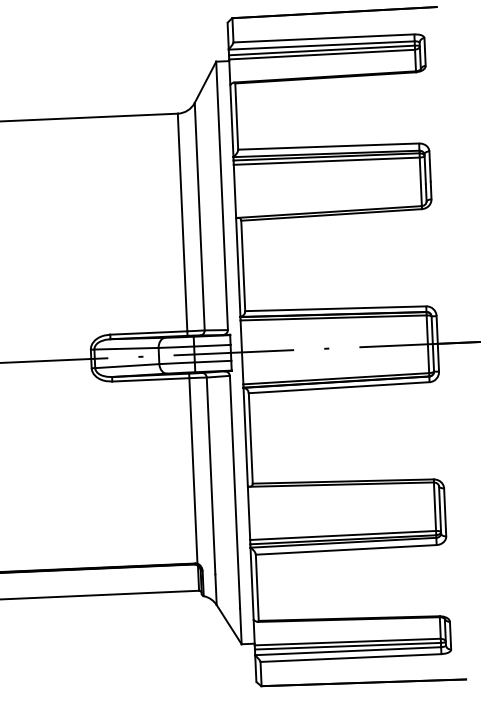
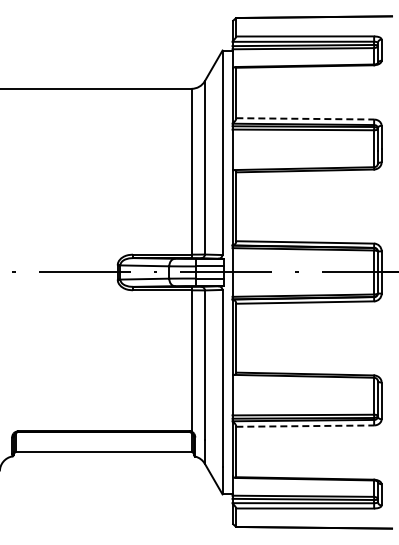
line: (328, 146) -> (305, 118), solid -> dashed
line: (346, 550) -> (305, 426), solid -> dashed

